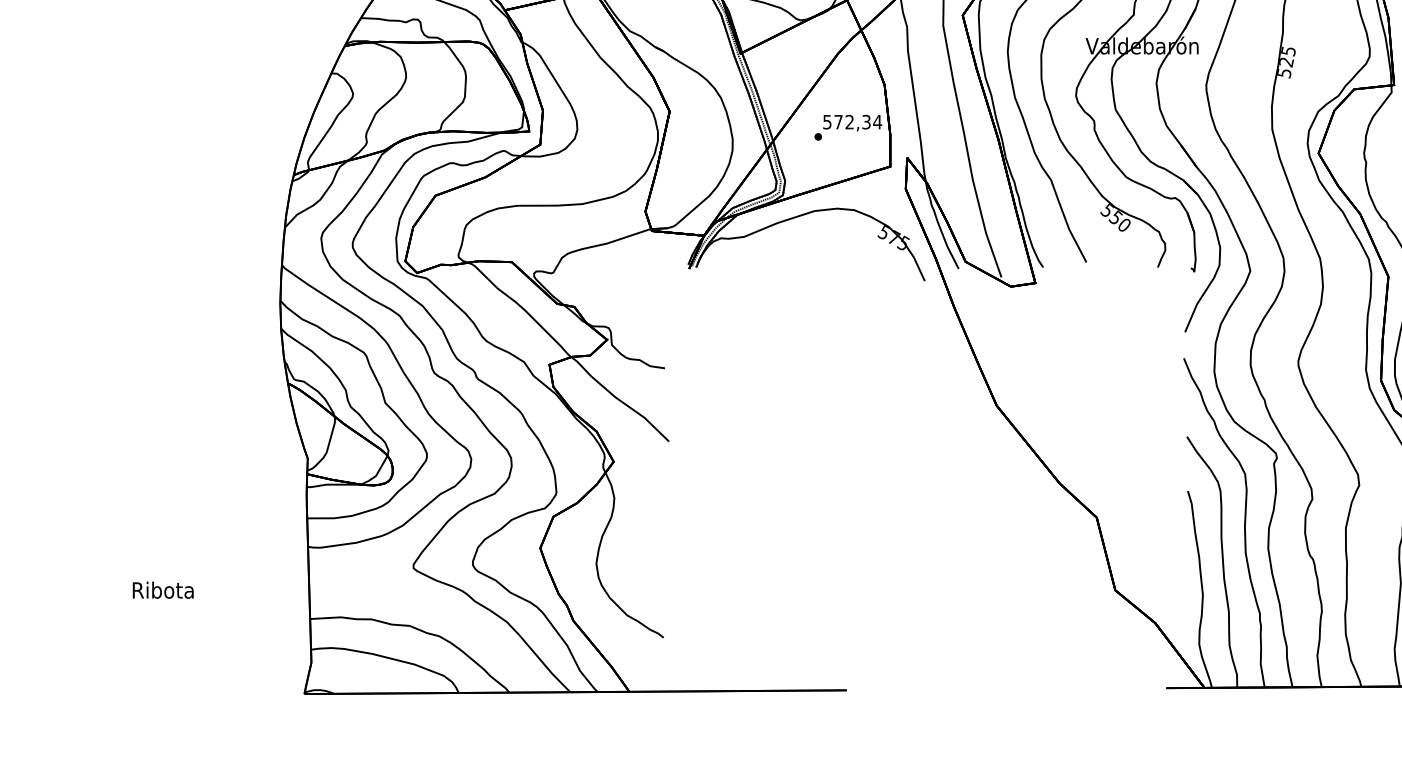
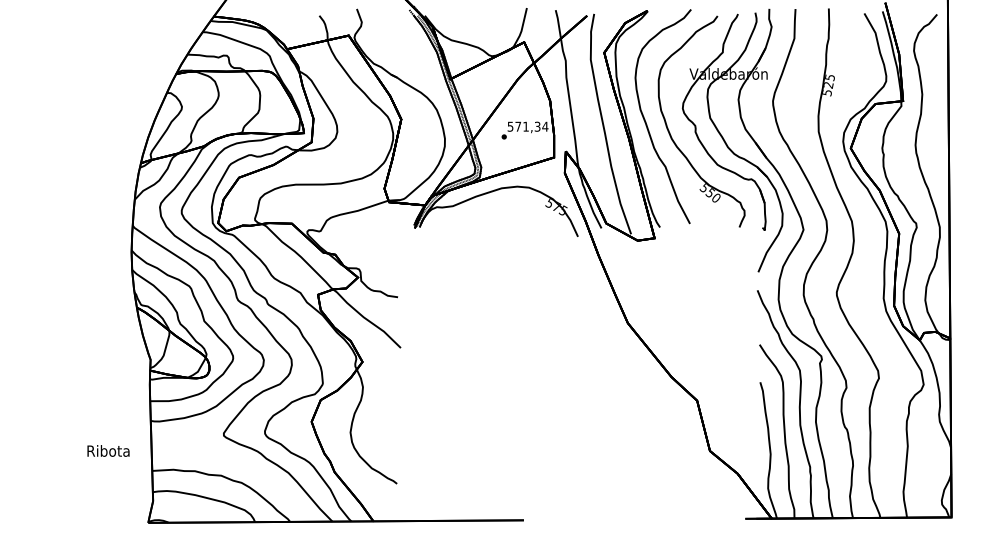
text: (848, 121) -> (525, 126), 572,34 -> 571,34
text: (163, 589) -> (108, 450), moved

